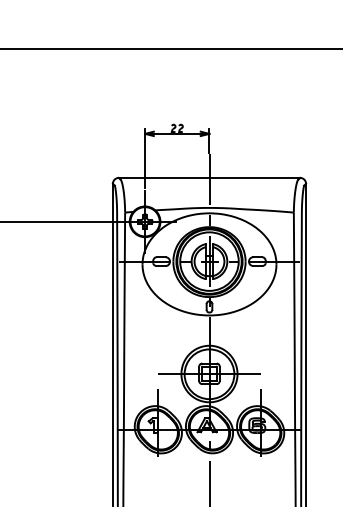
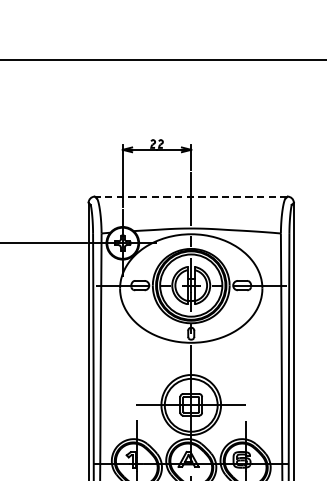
line: (209, 177) -> (191, 196), solid -> dashed

